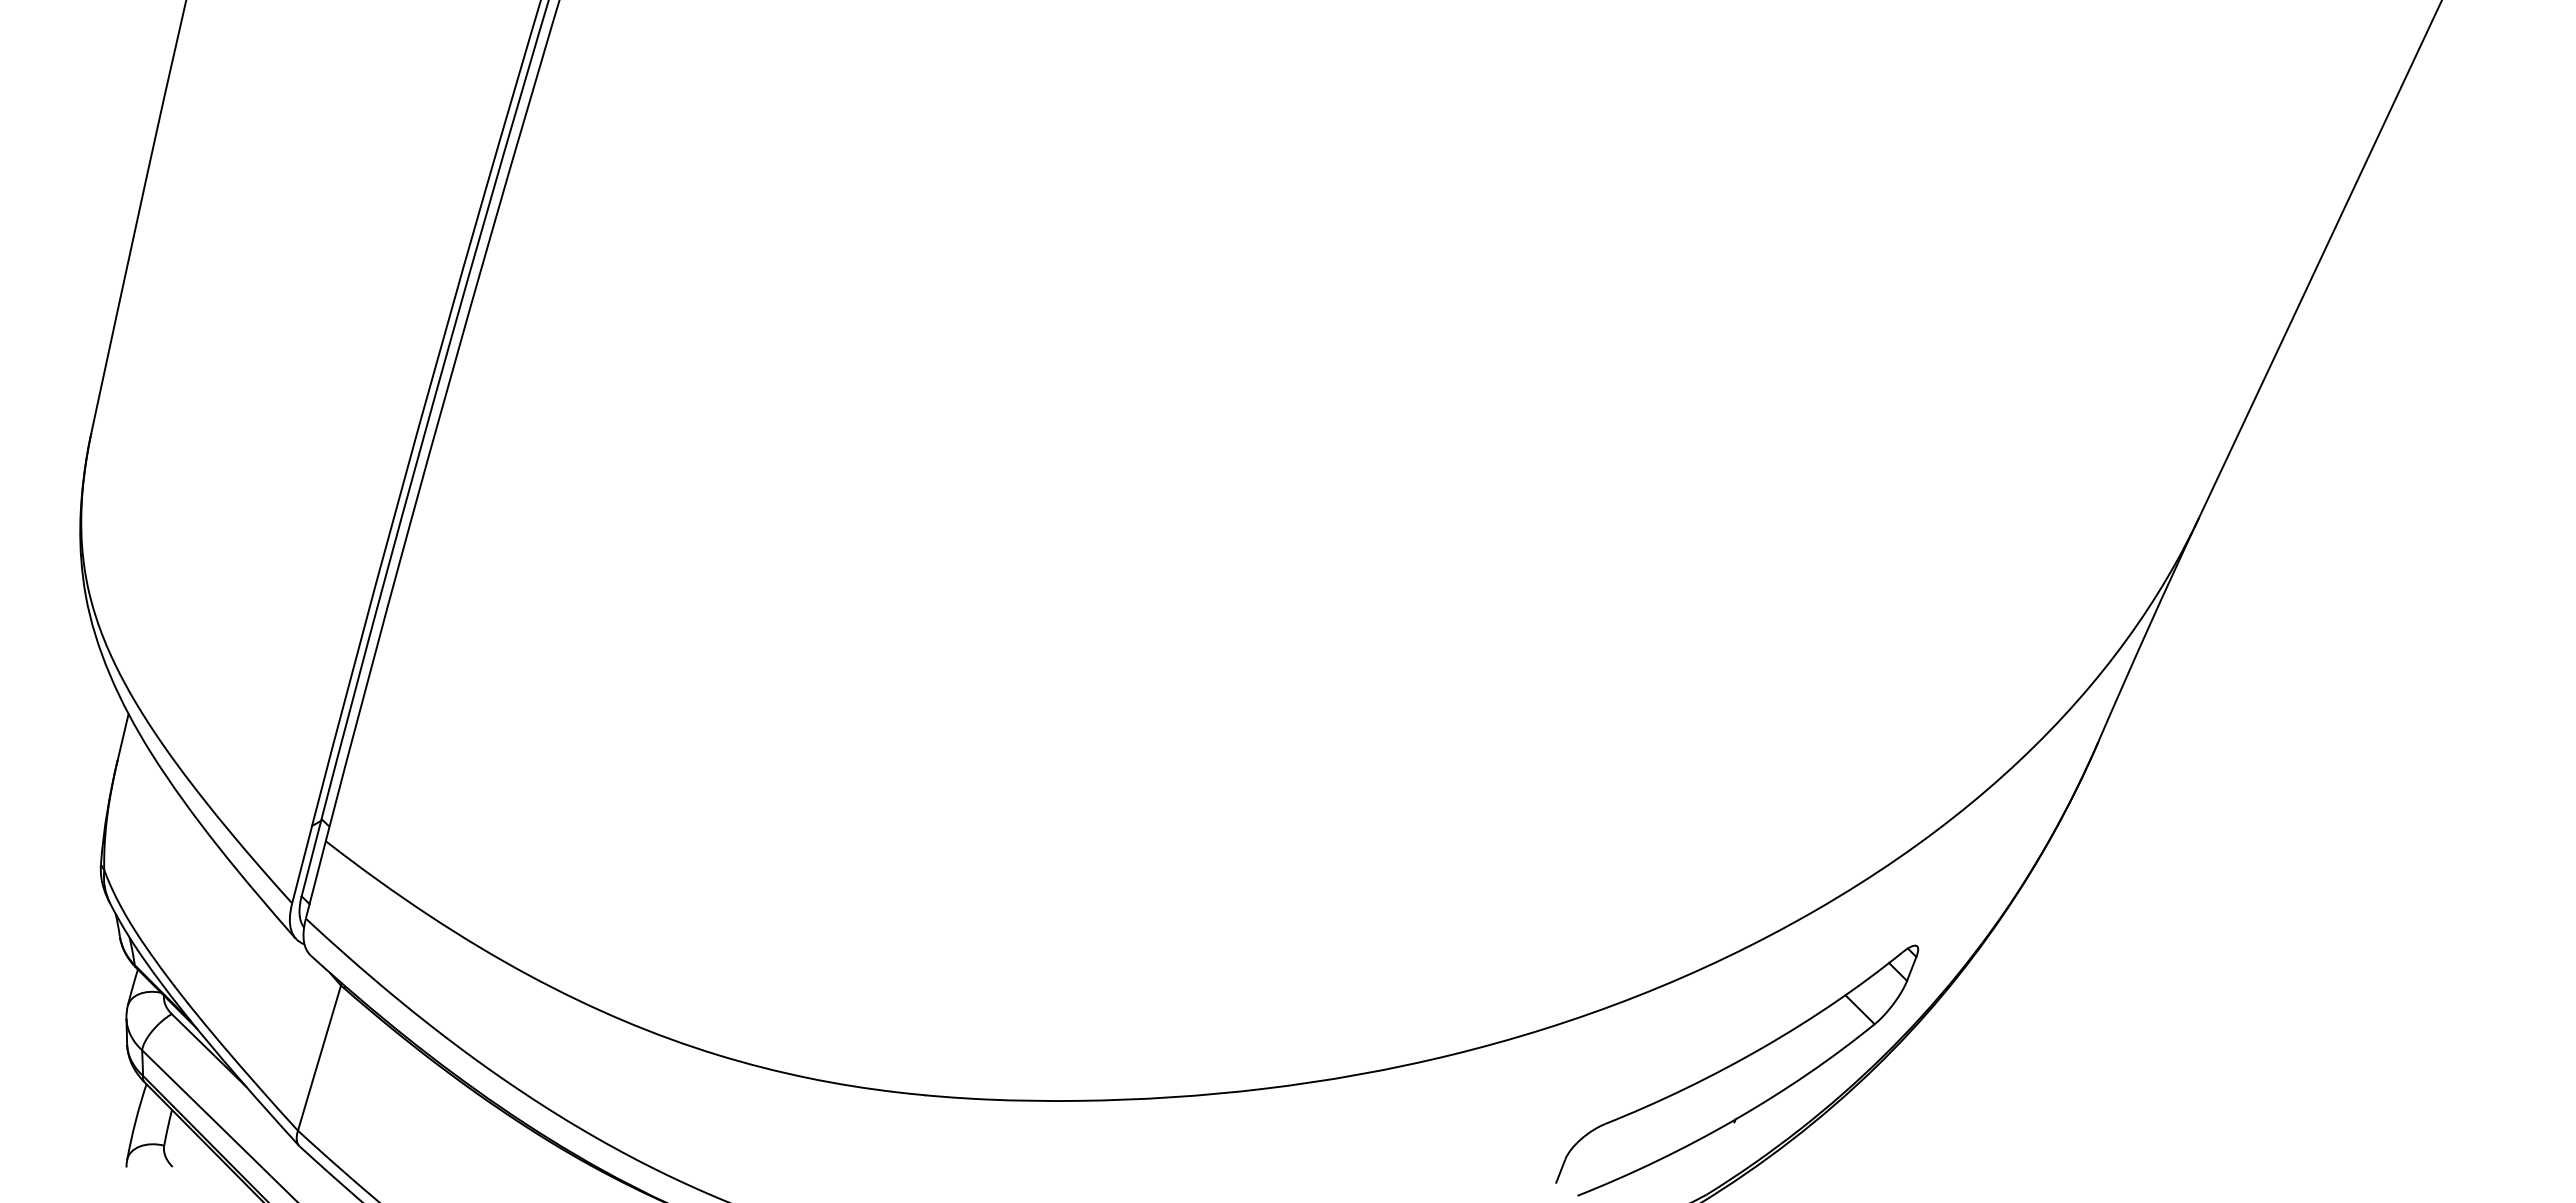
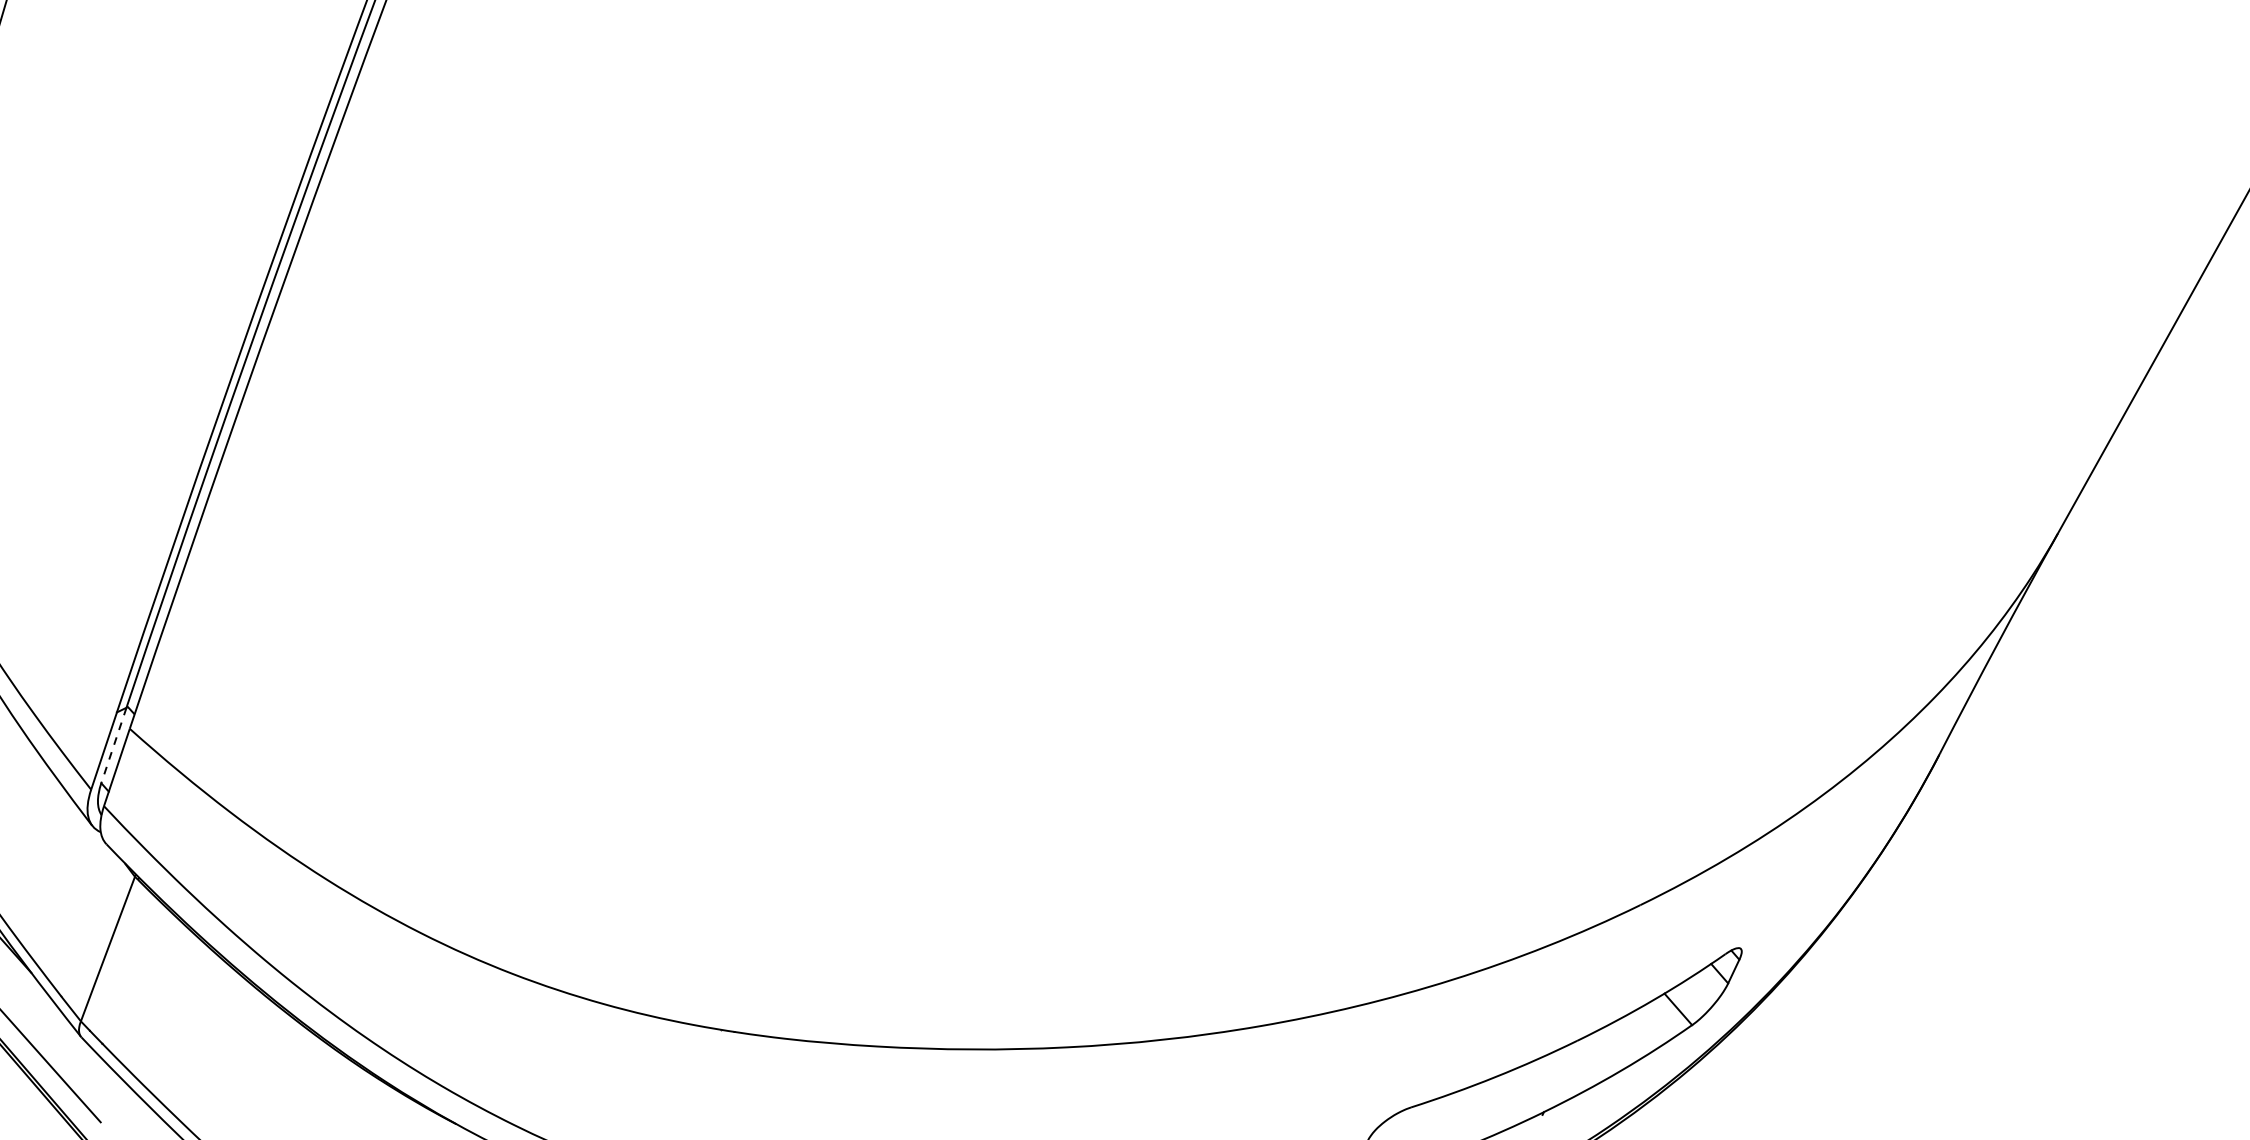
line: (311, 858) -> (114, 745), solid -> dashed

